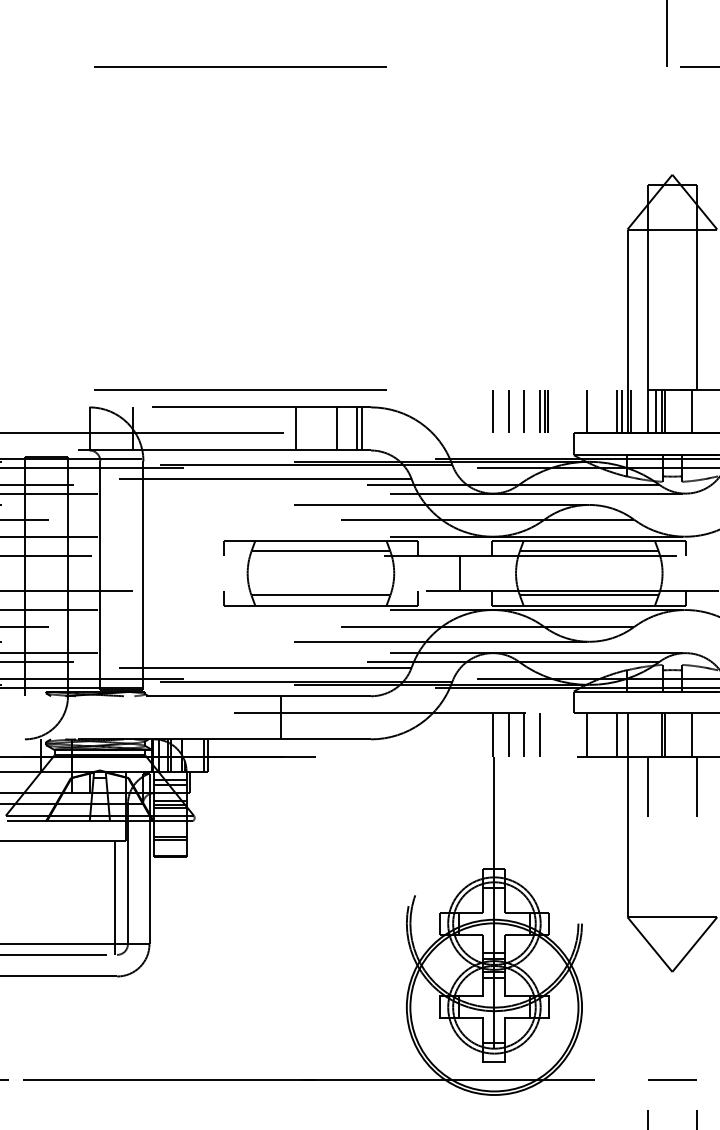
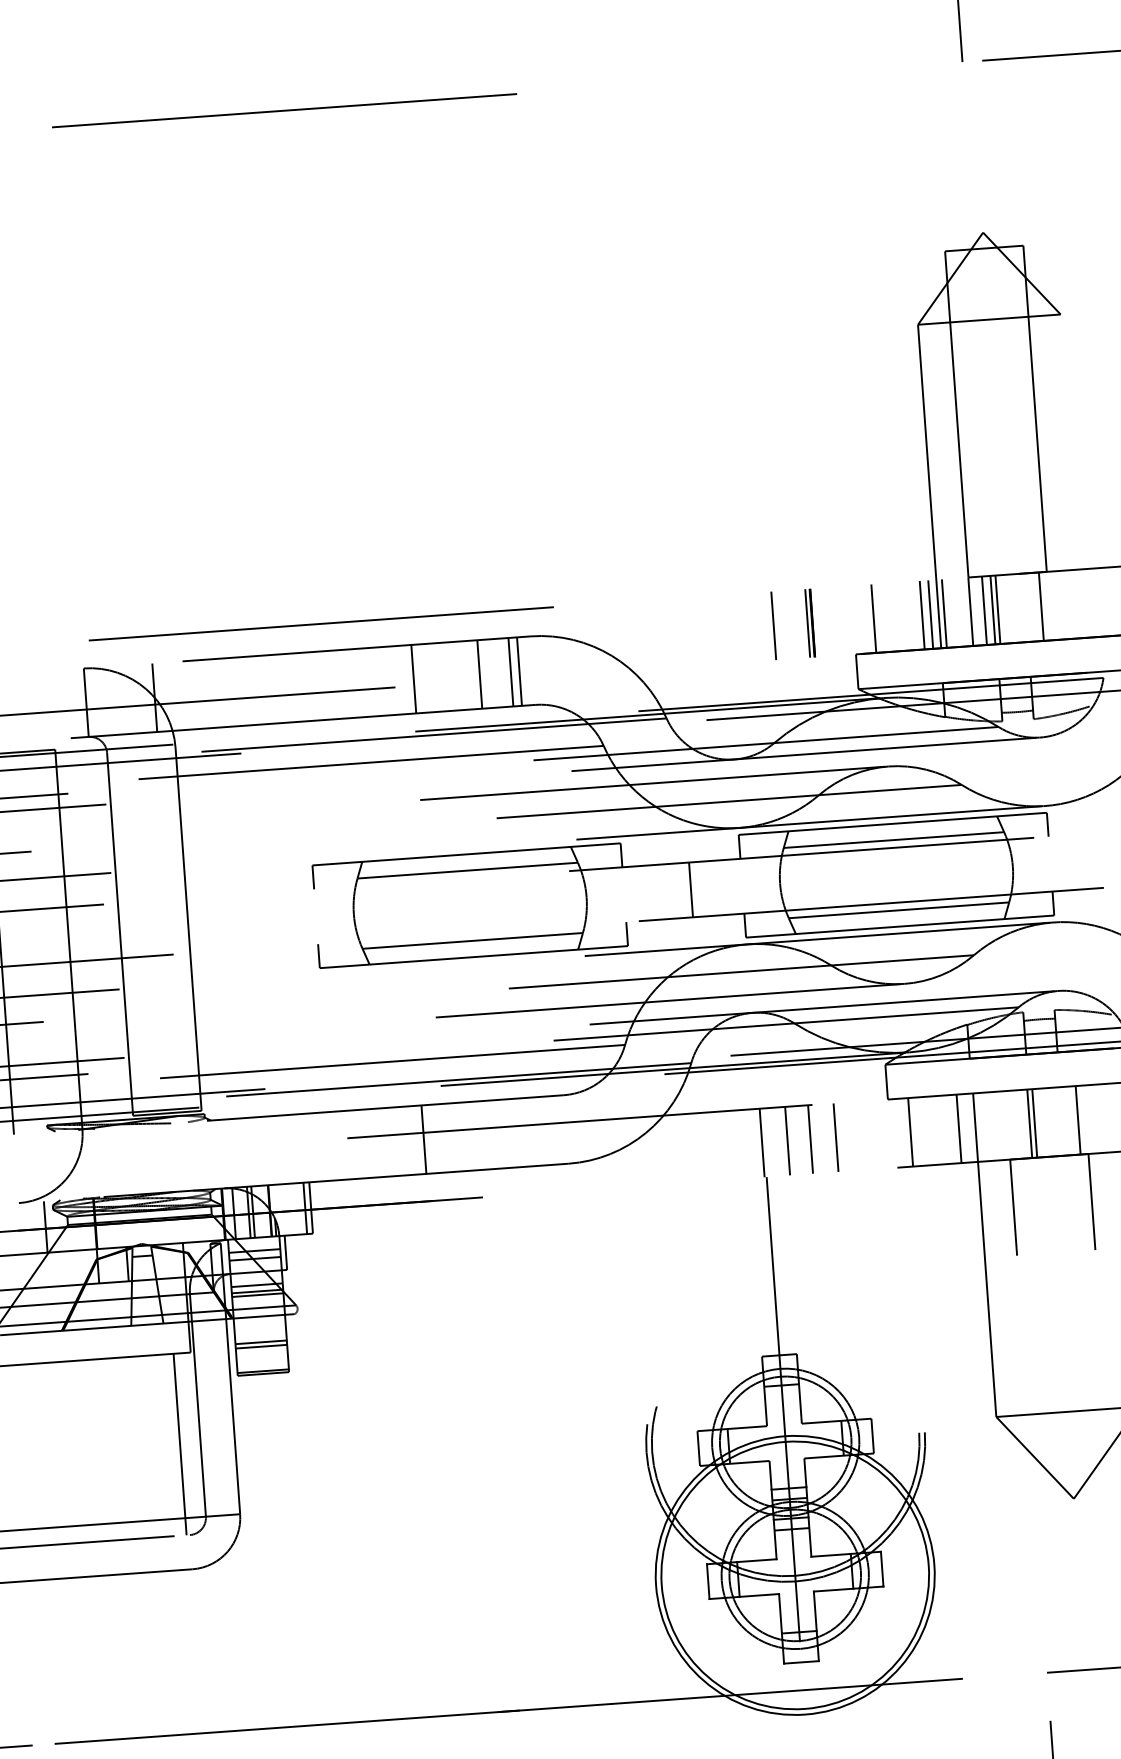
line: (492, 411) -> (724, 629), removed
line: (508, 411) -> (749, 627), removed
line: (539, 411) -> (798, 623), removed

